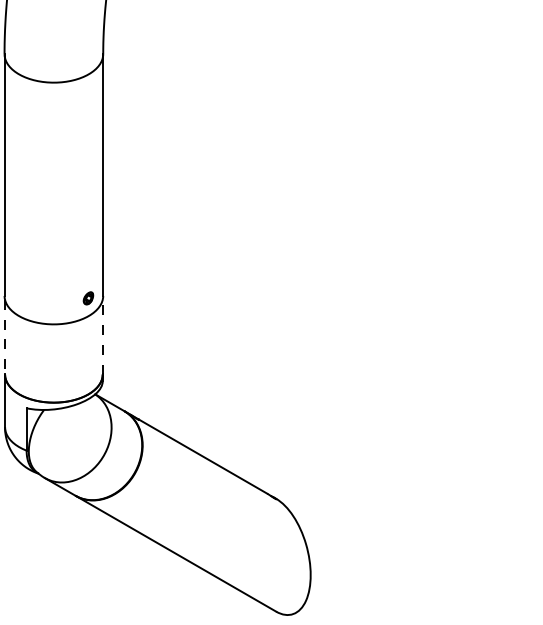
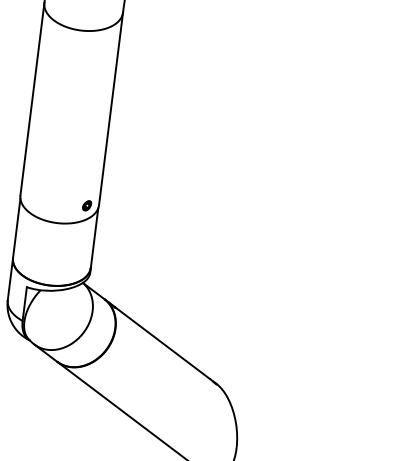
line: (102, 336) -> (94, 237), dashed -> solid
line: (5, 337) -> (17, 228), dashed -> solid

